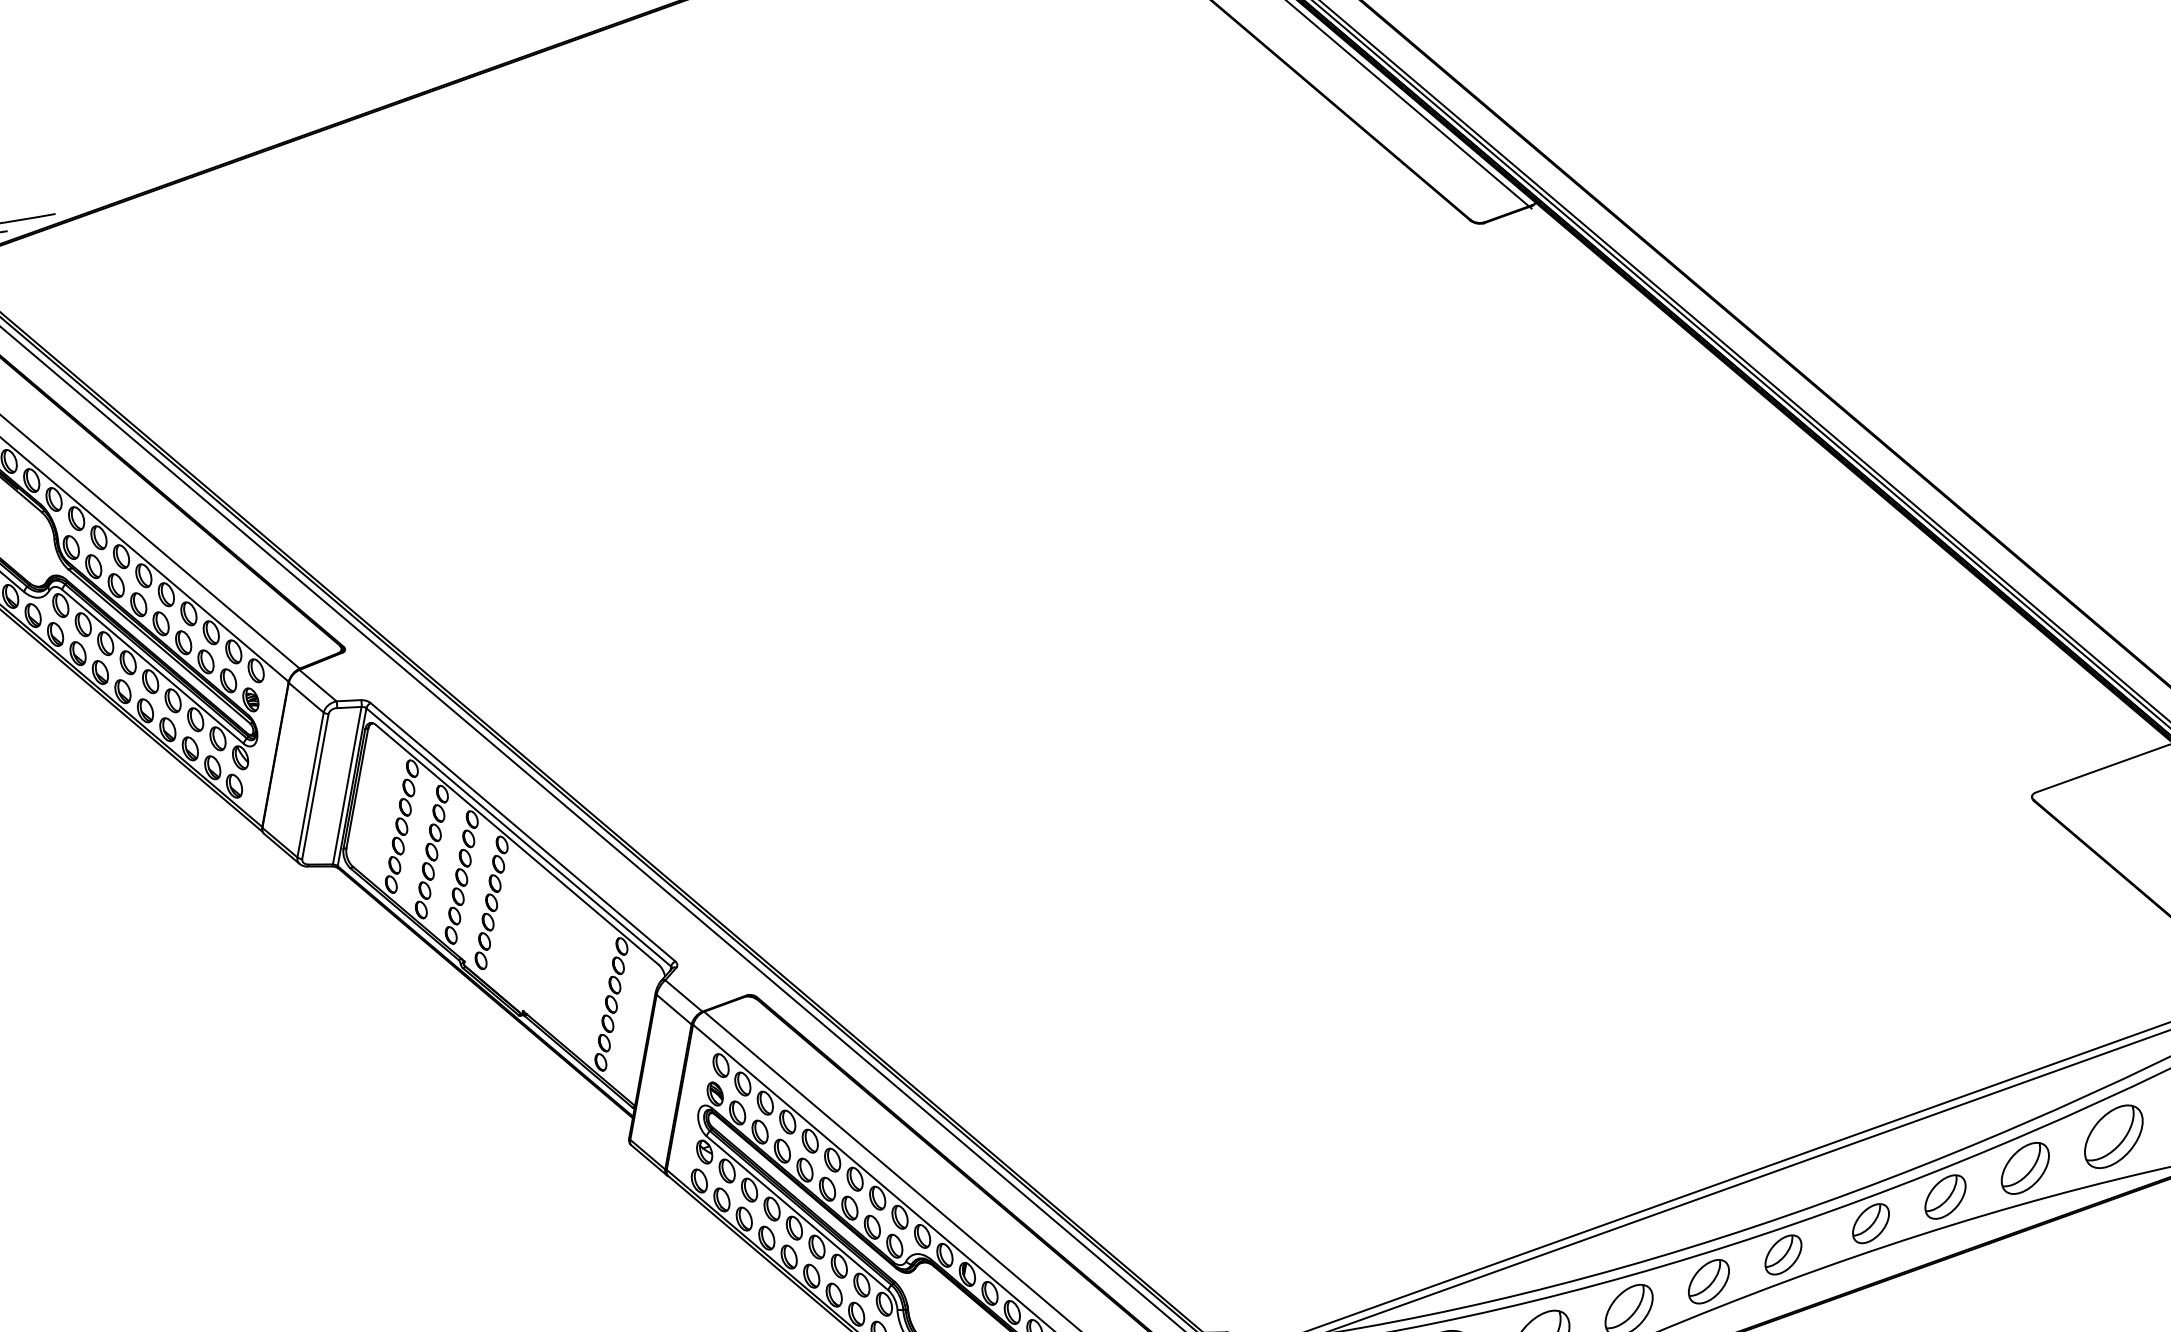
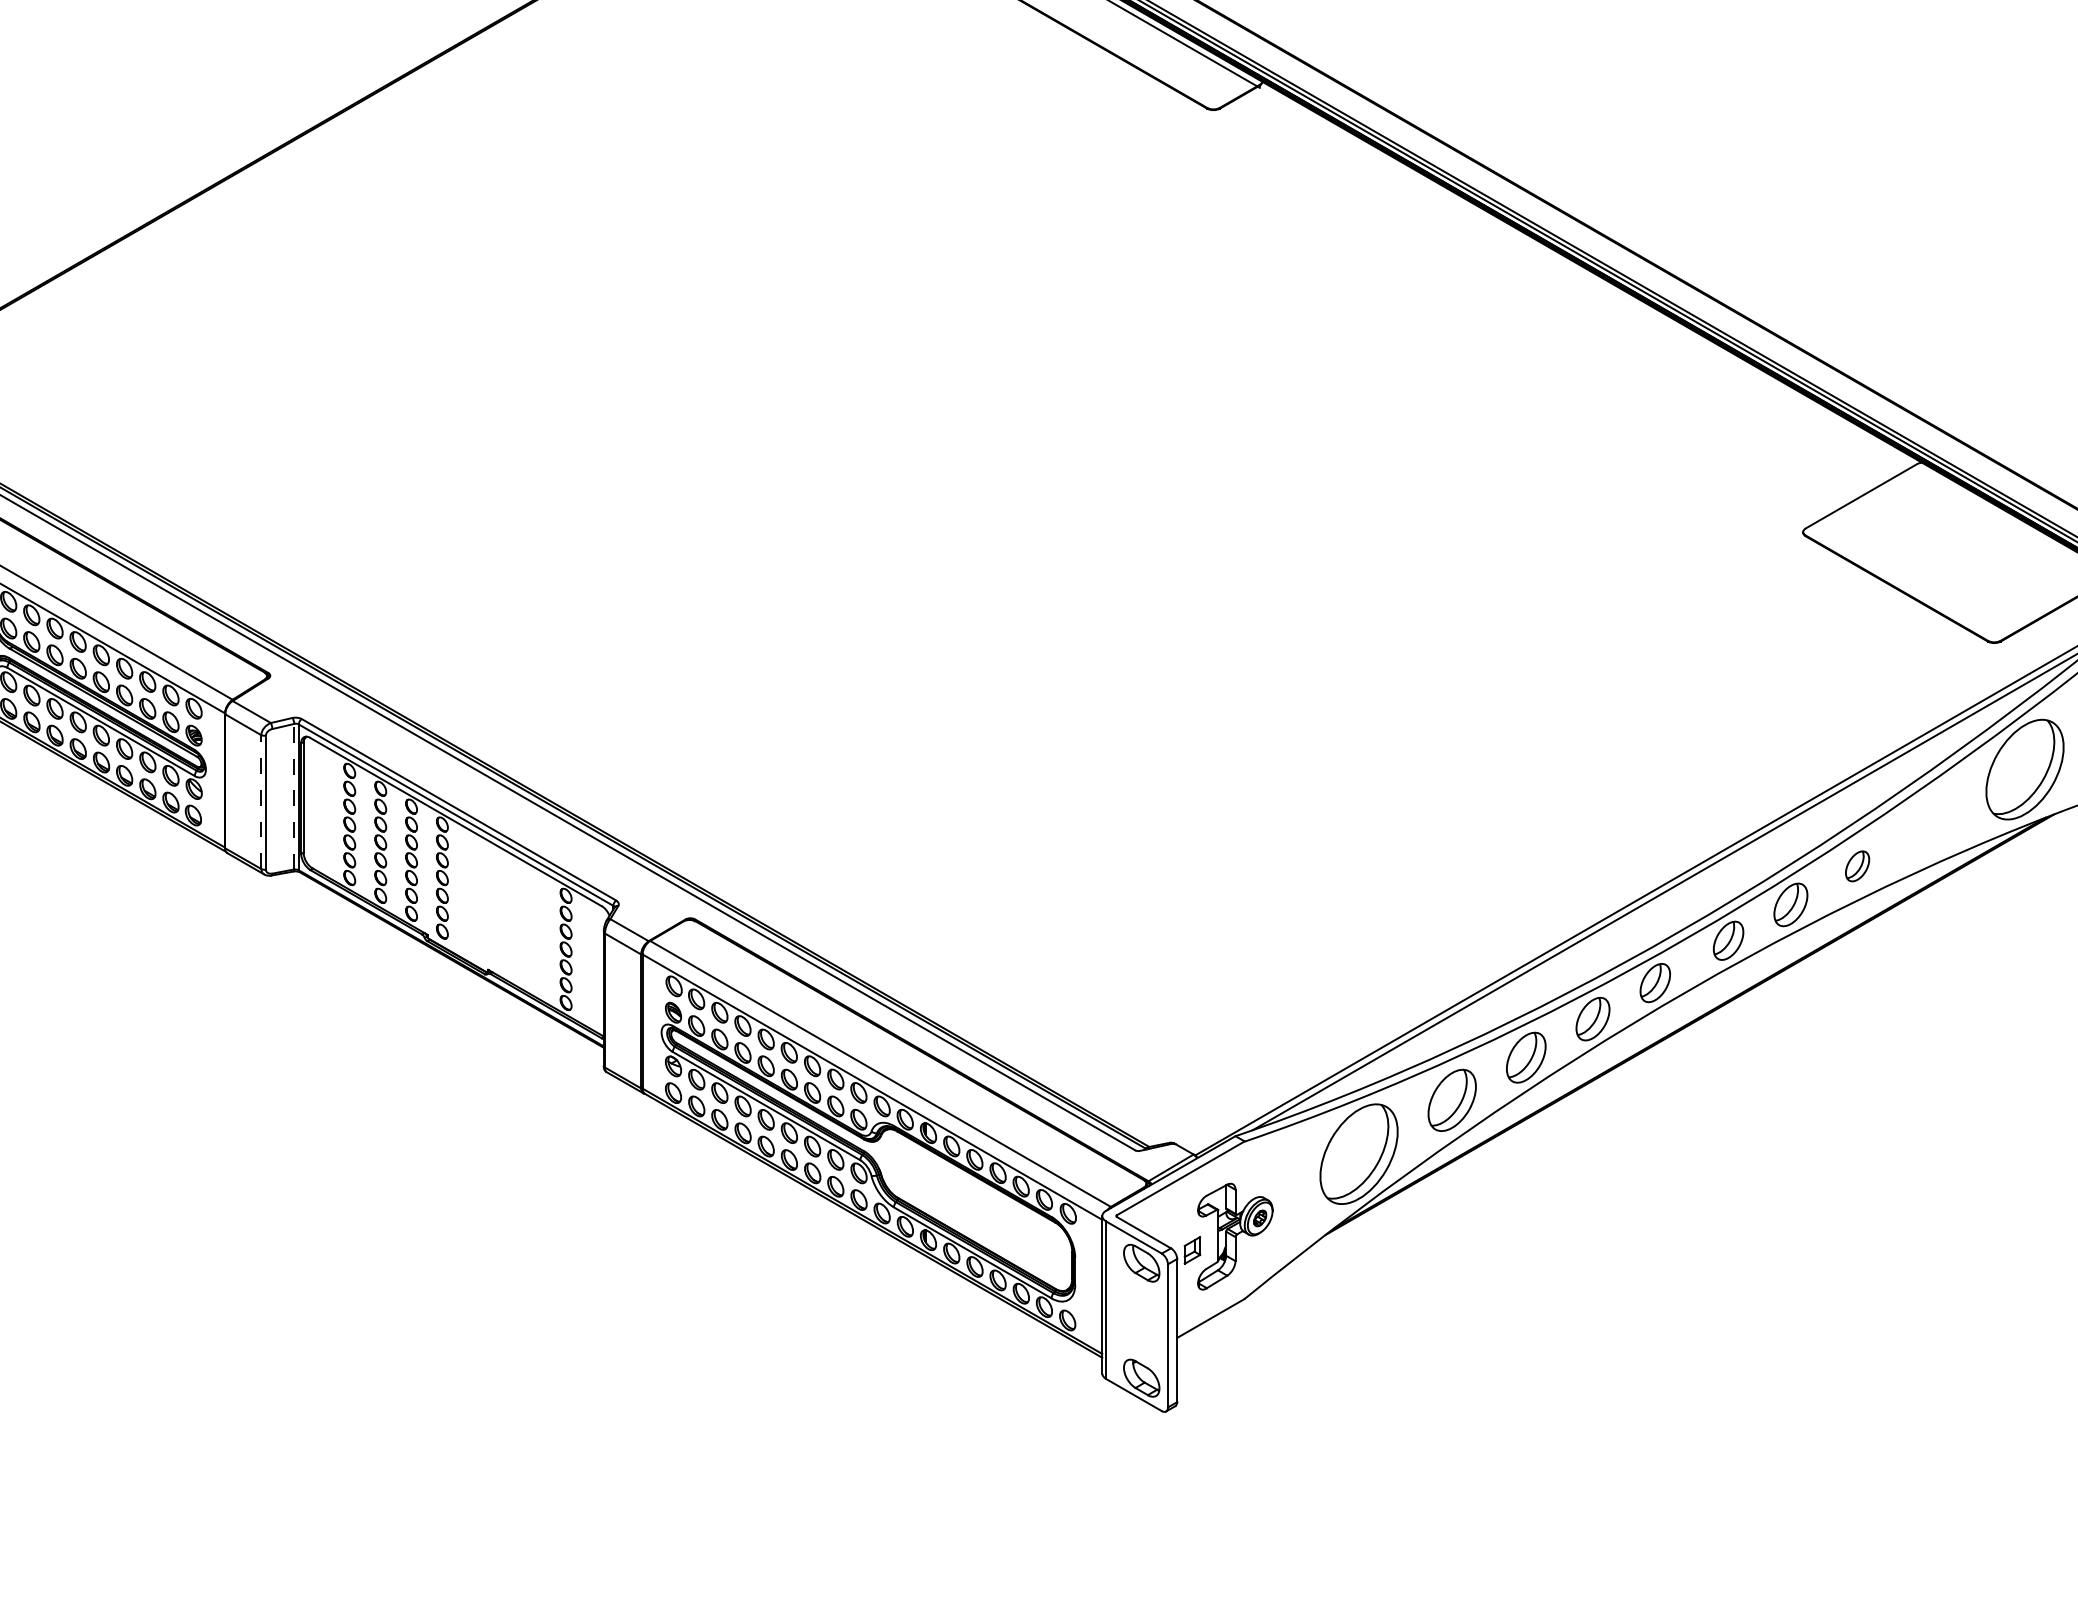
line: (310, 785) -> (261, 802), solid -> dashed
line: (347, 785) -> (294, 796), solid -> dashed
part: (2113, 1136) -> (1931, 823), removed
part: (2025, 1168) -> (1857, 866), size x0.6

